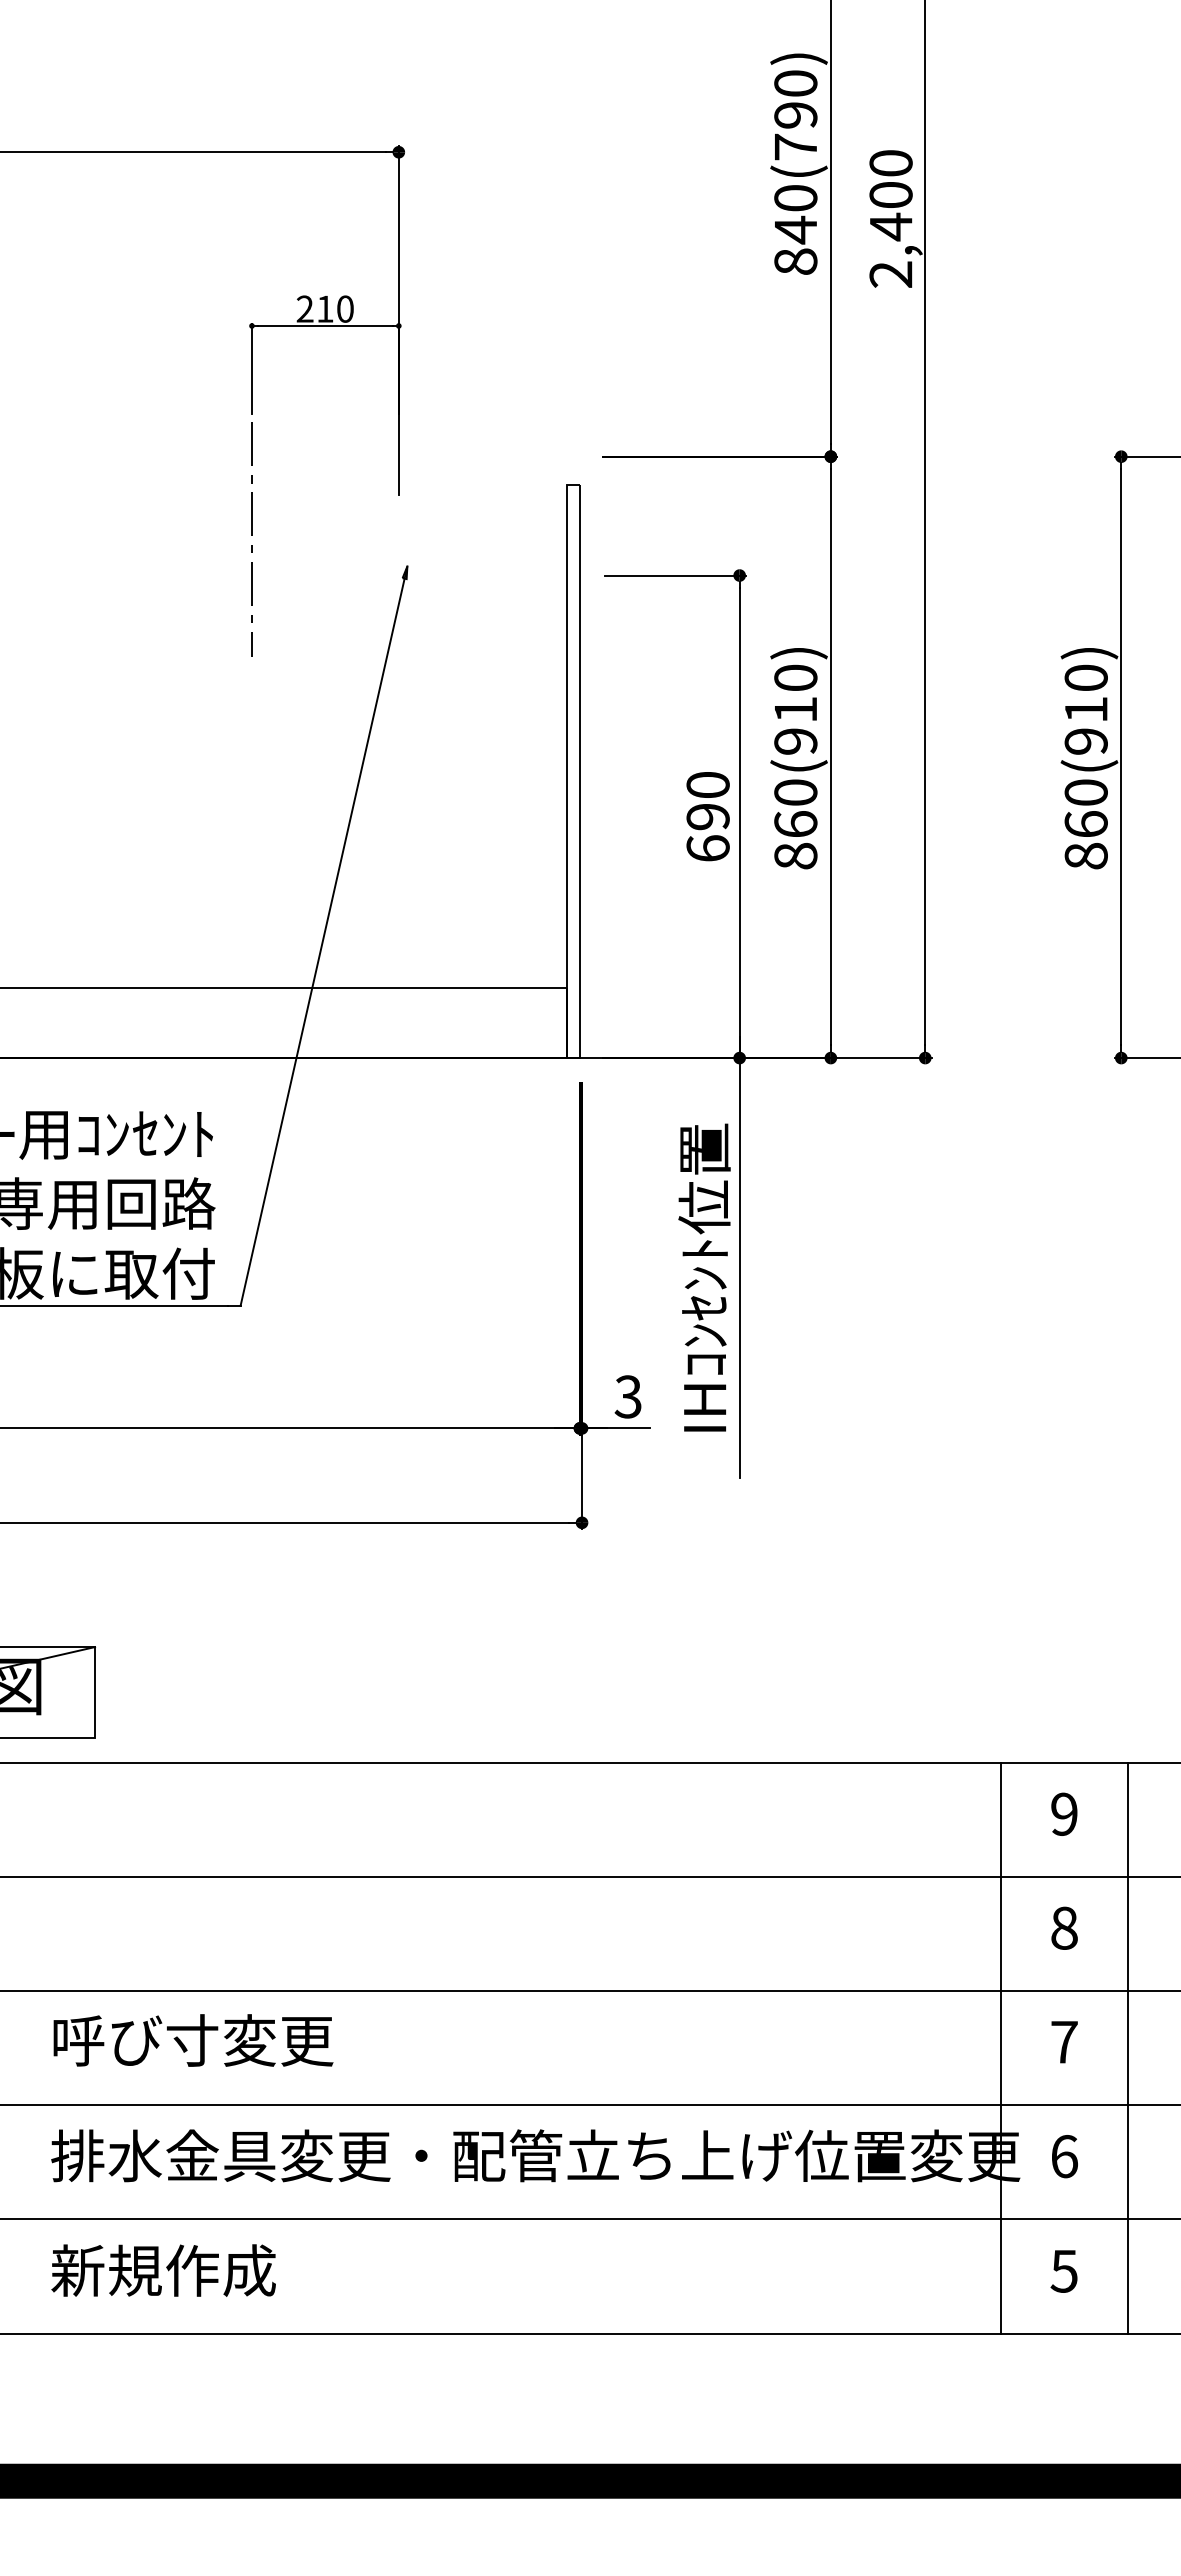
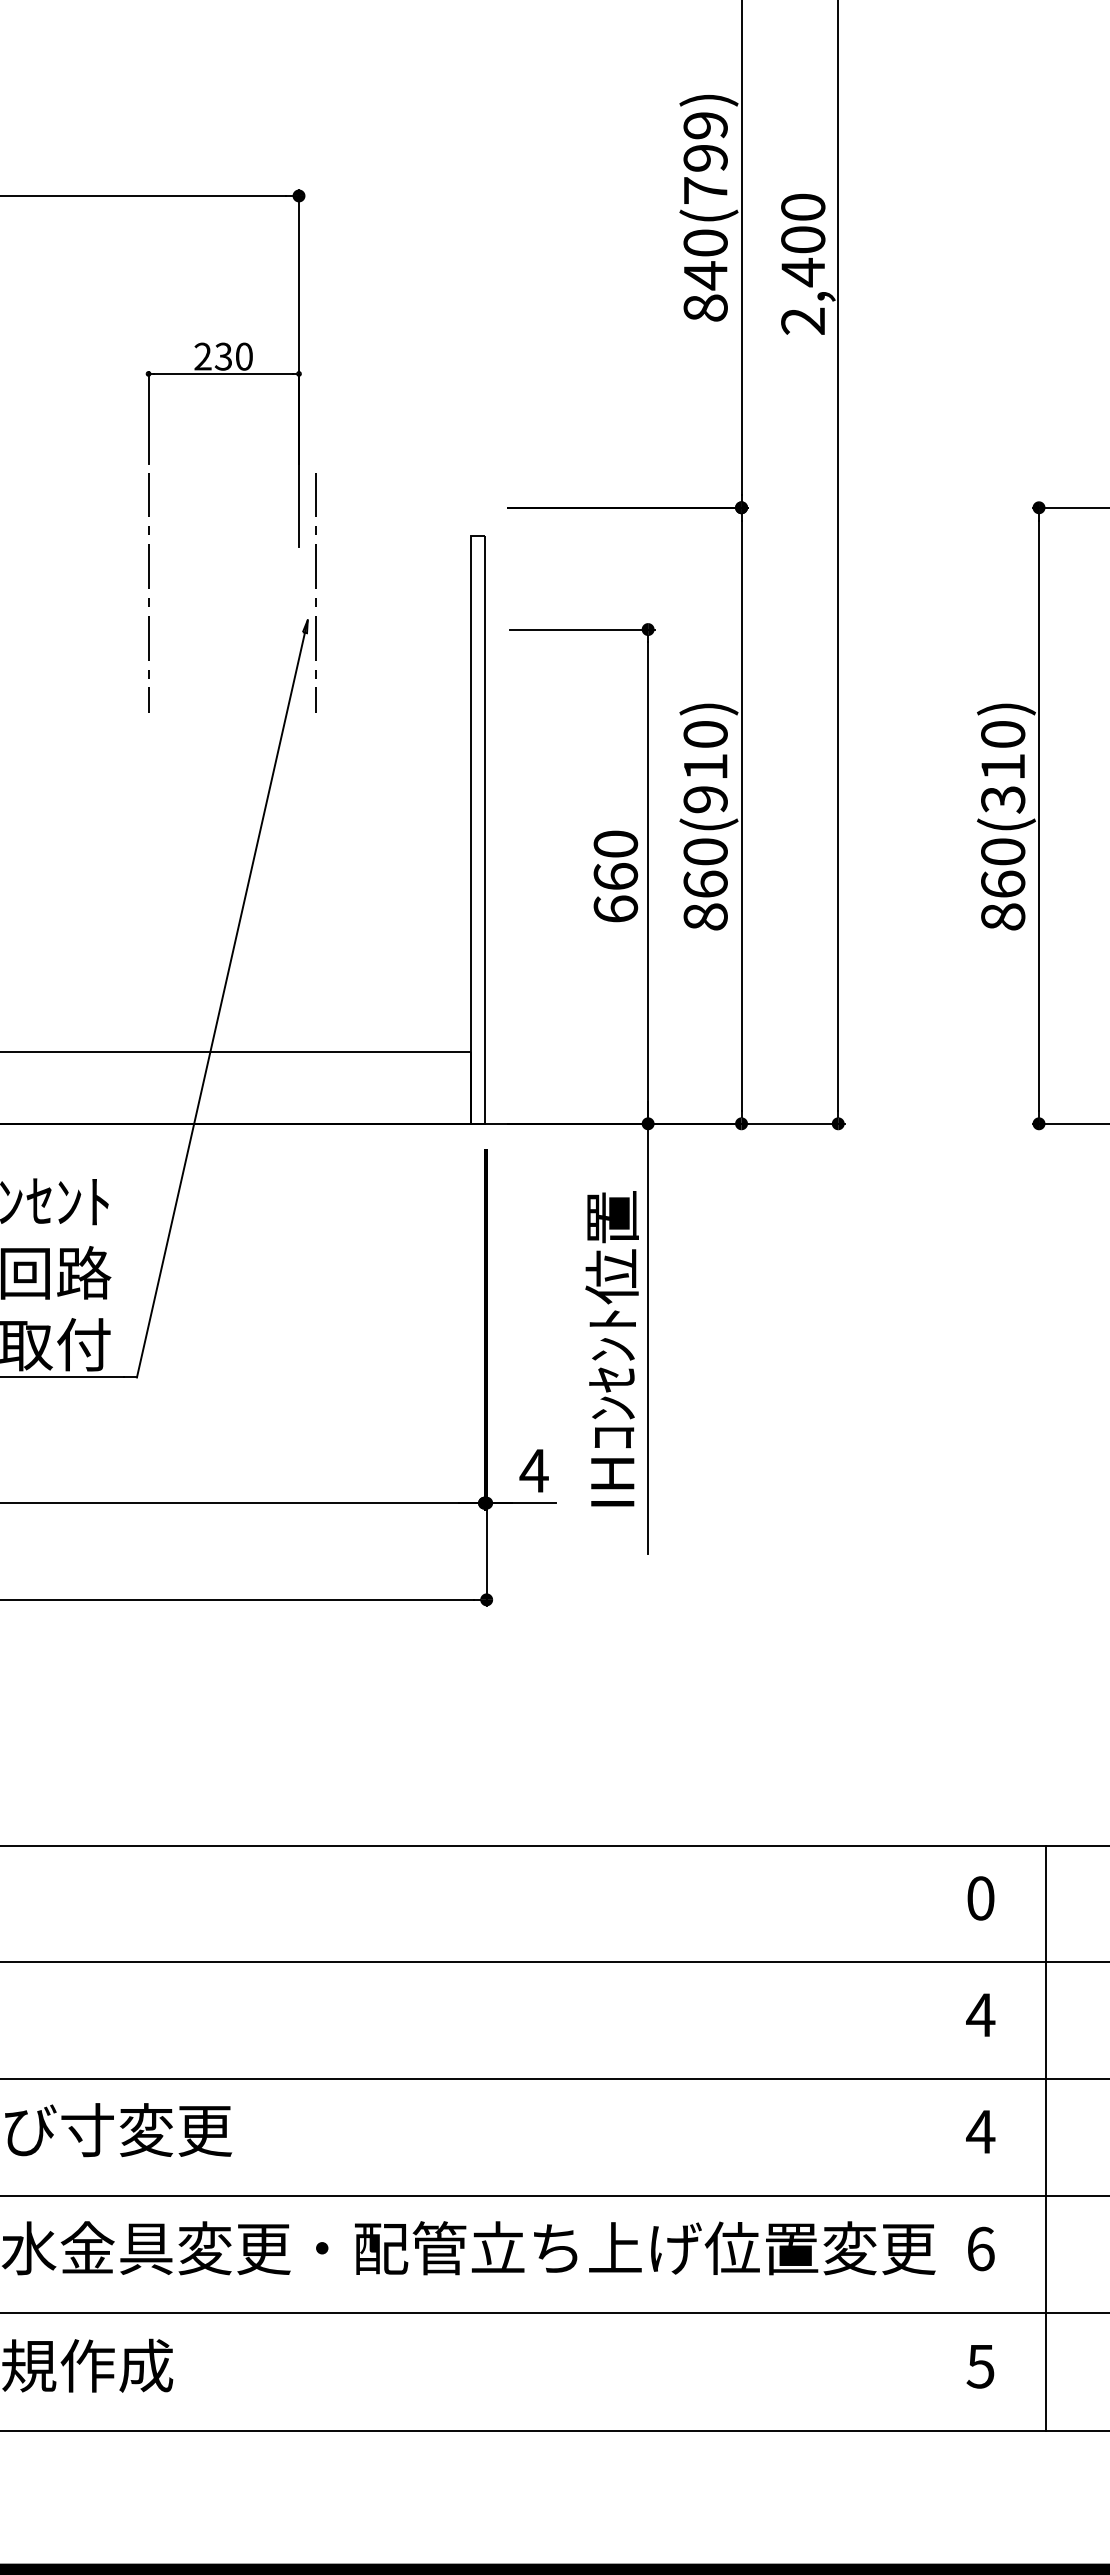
text: (795, 83) -> (705, 125), 840(790) -> 840(799)
text: (324, 308) -> (222, 356), 210 -> 230
line: (414, 535) -> (315, 588), added
text: (1085, 741) -> (1002, 799), 860(910) -> 860(310)
text: (707, 816) -> (615, 876), 690 -> 660
text: (628, 1396) -> (534, 1470), 3 -> 4
text: (1064, 1813) -> (980, 1897), 9 -> 0
text: (1064, 1927) -> (980, 2014), 8 -> 4
text: (1064, 2042) -> (980, 2132), 7 -> 4
line: (1001, 2048) -> (916, 2138), removed

